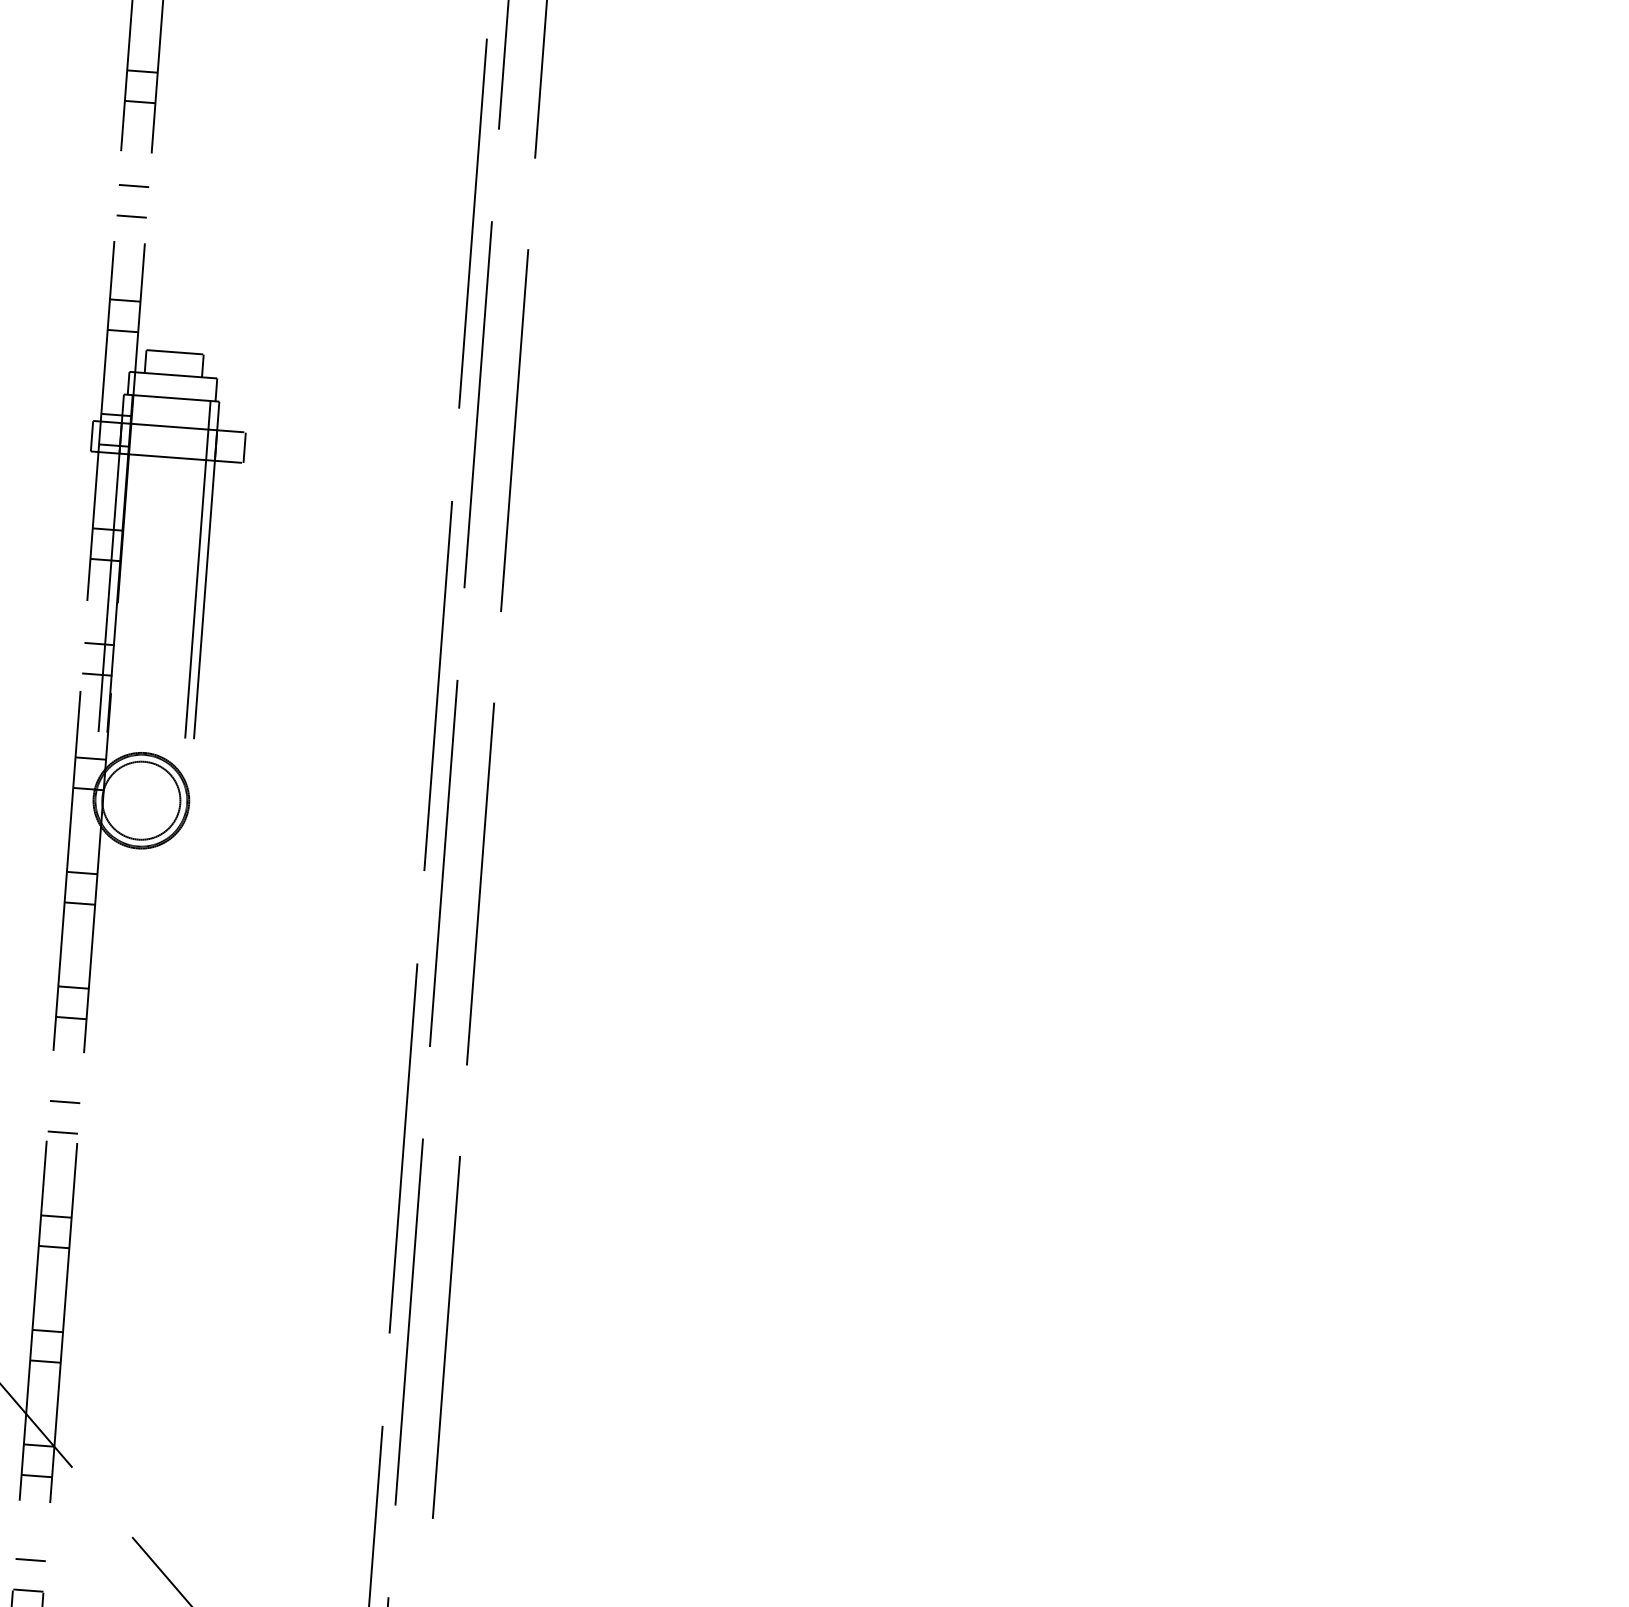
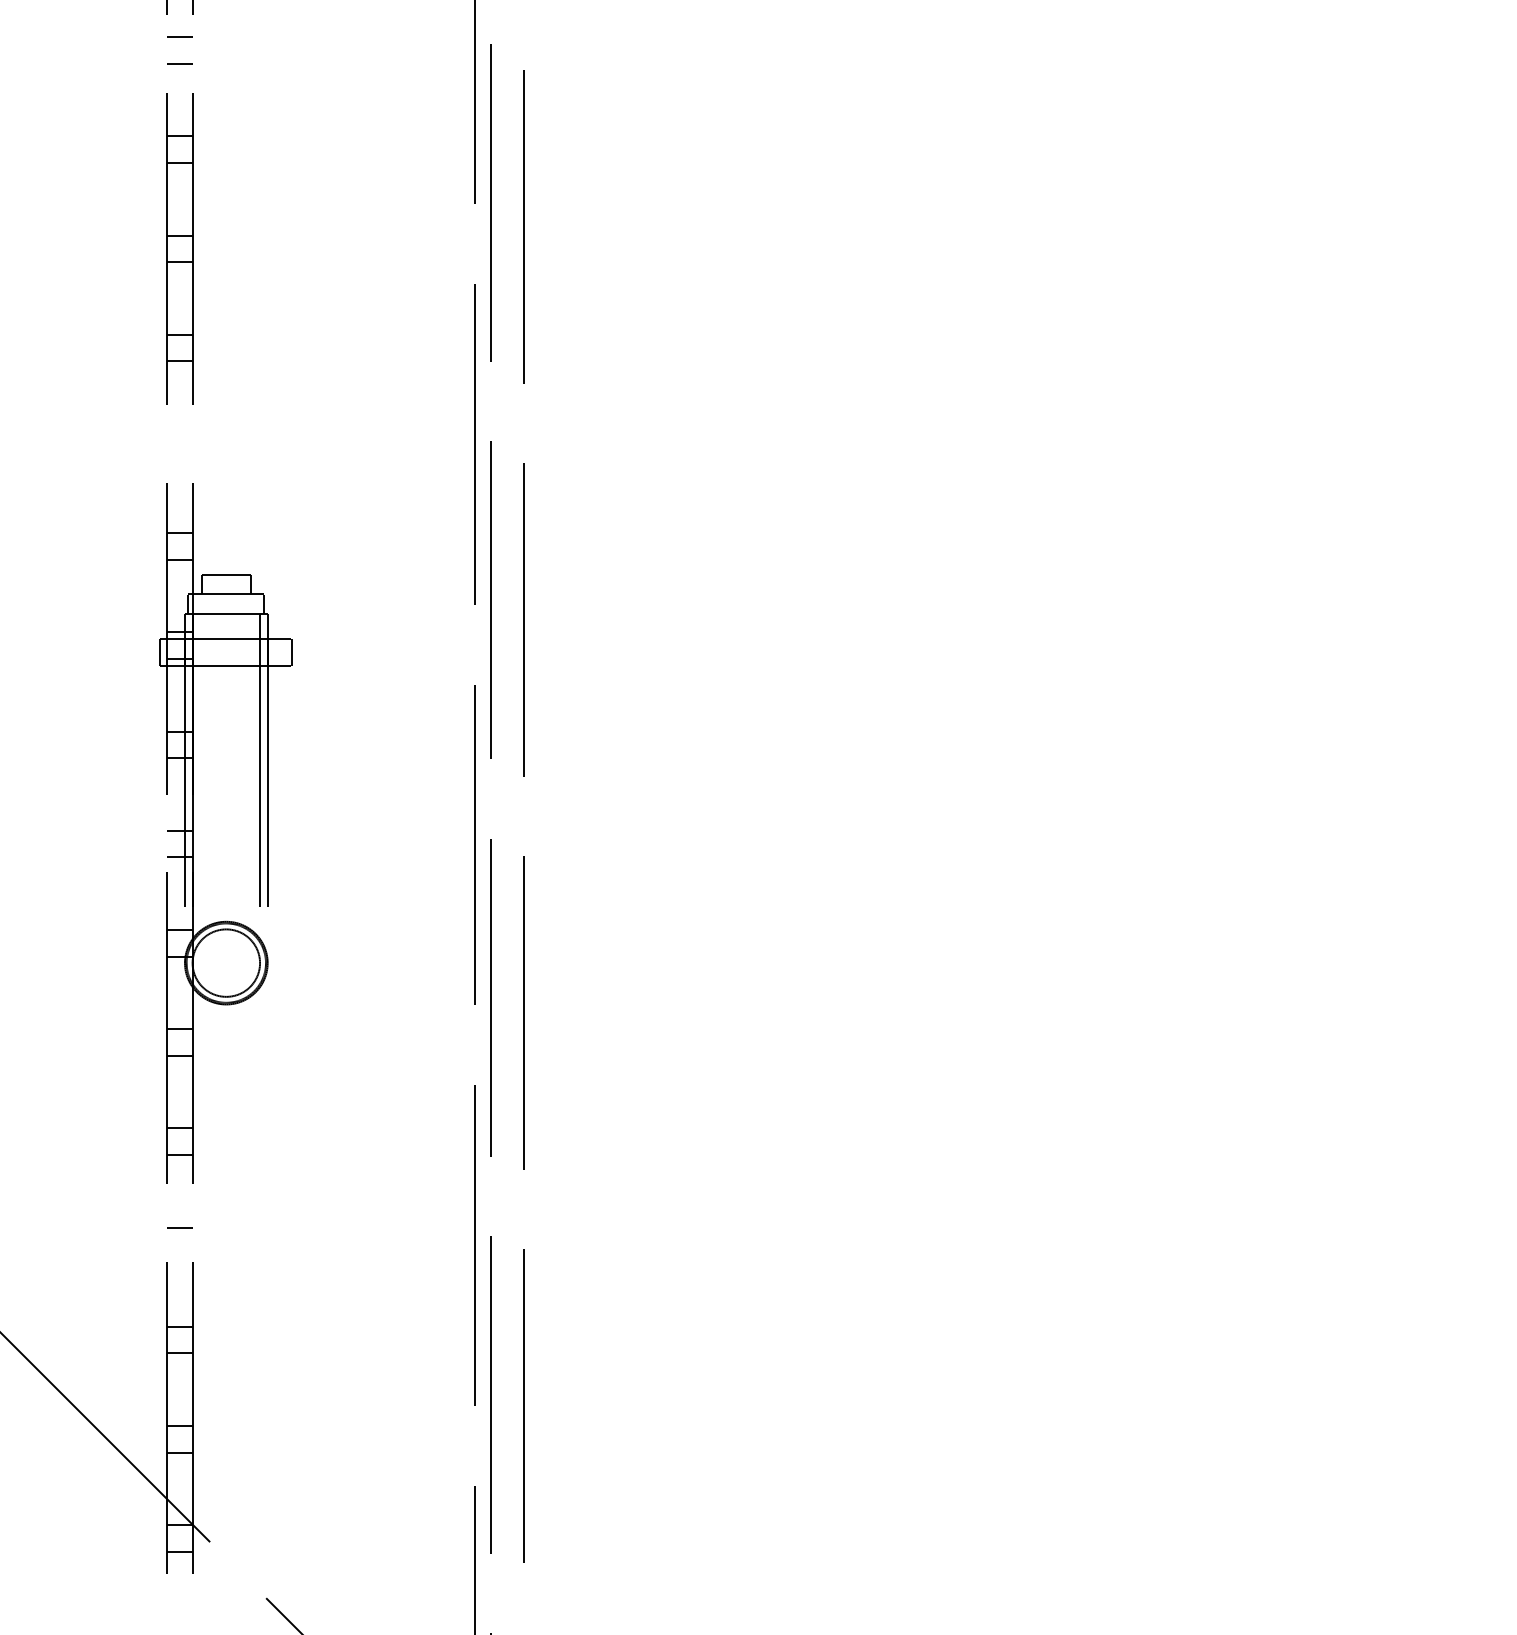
line: (133, 186) -> (179, 434), removed
line: (130, 216) -> (179, 460), removed
line: (62, 1131) -> (179, 1253), removed
line: (30, 1558) -> (179, 1623), removed

